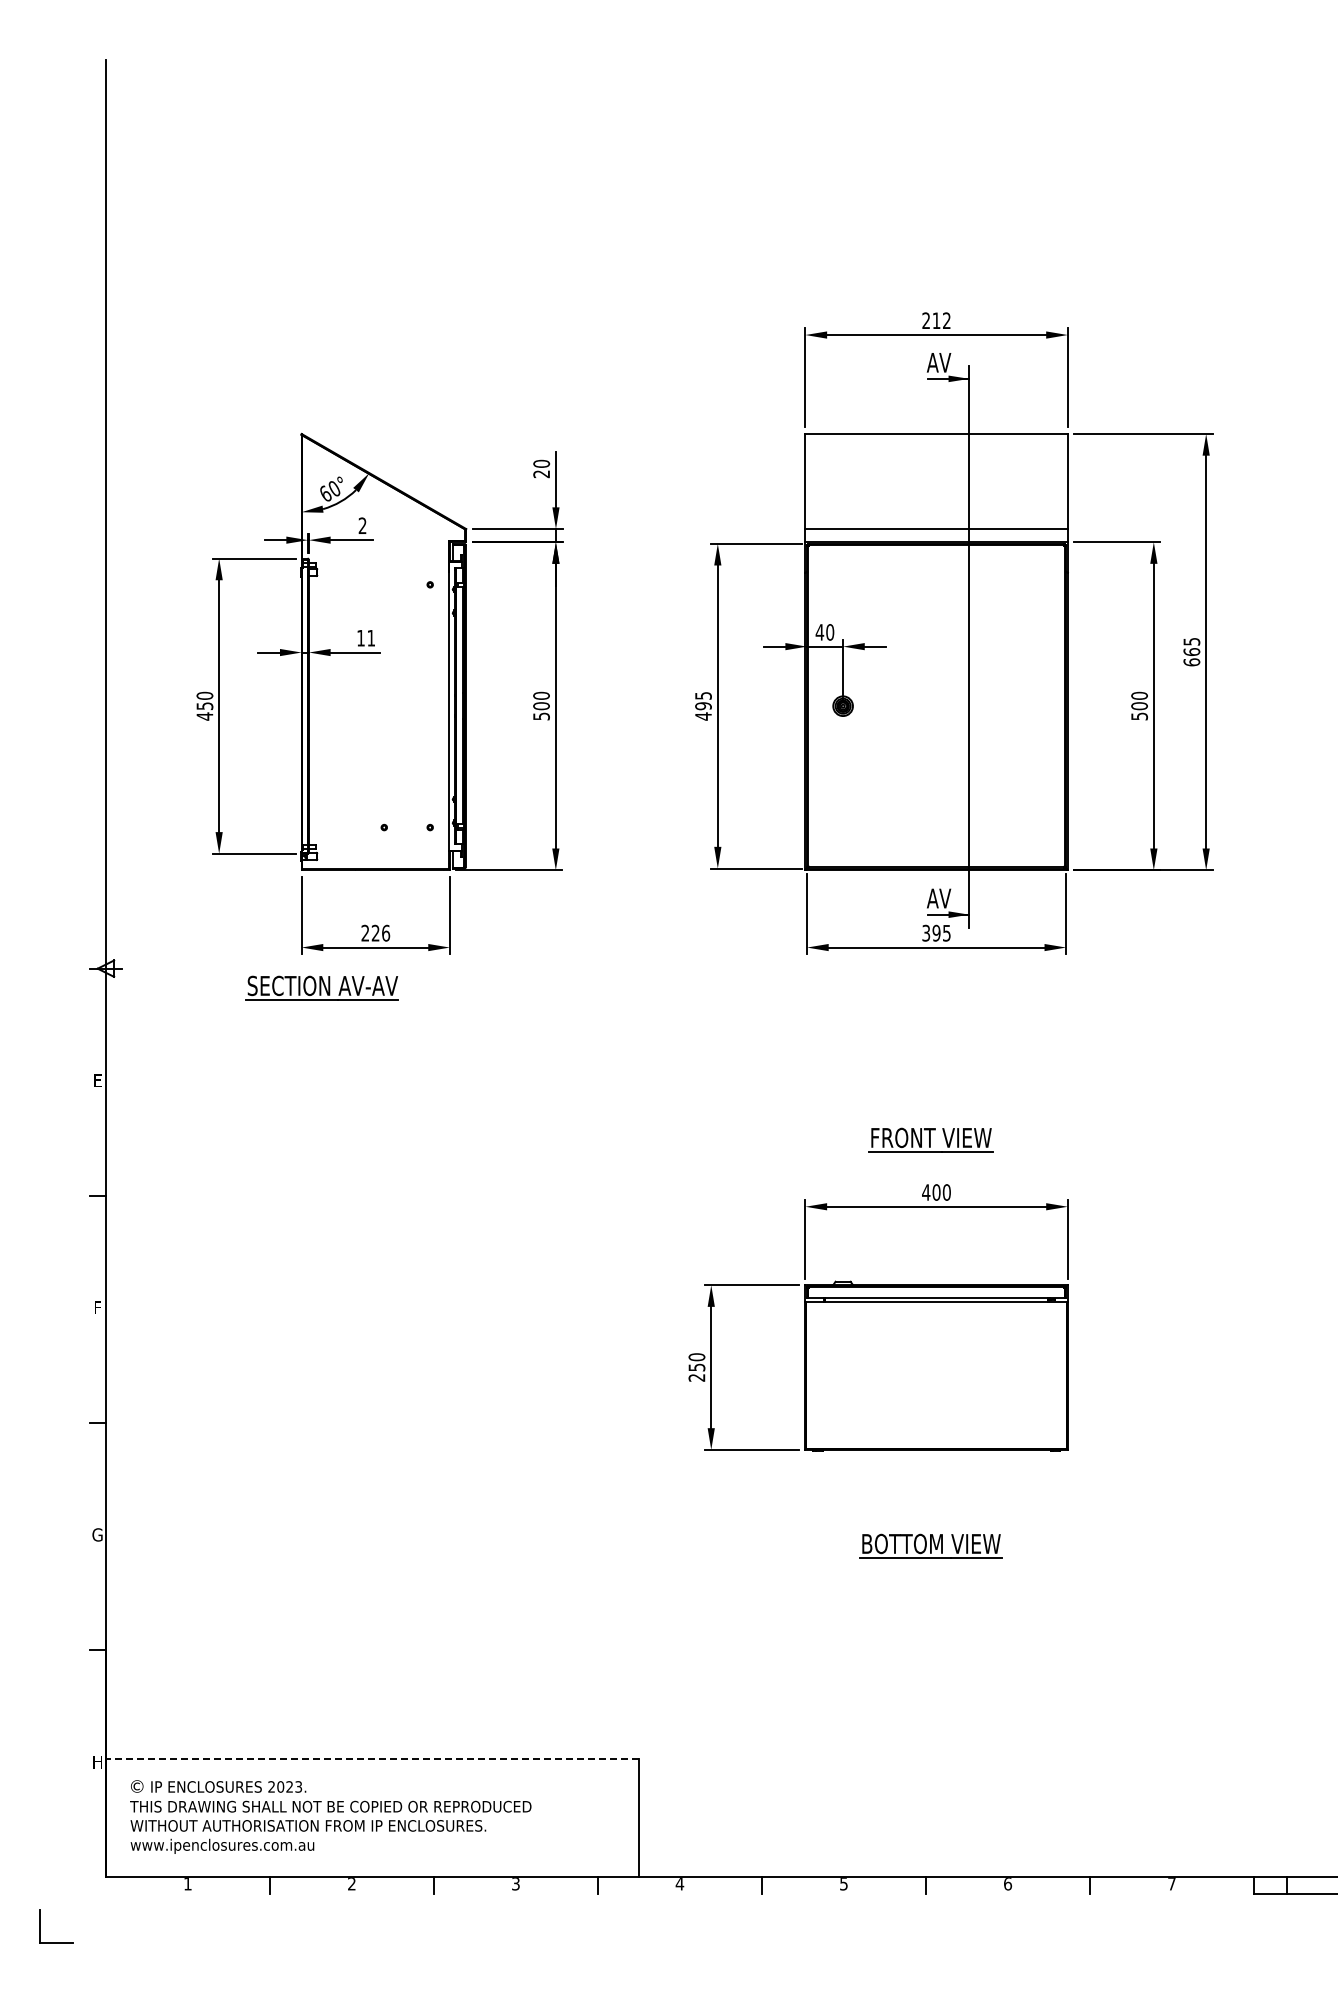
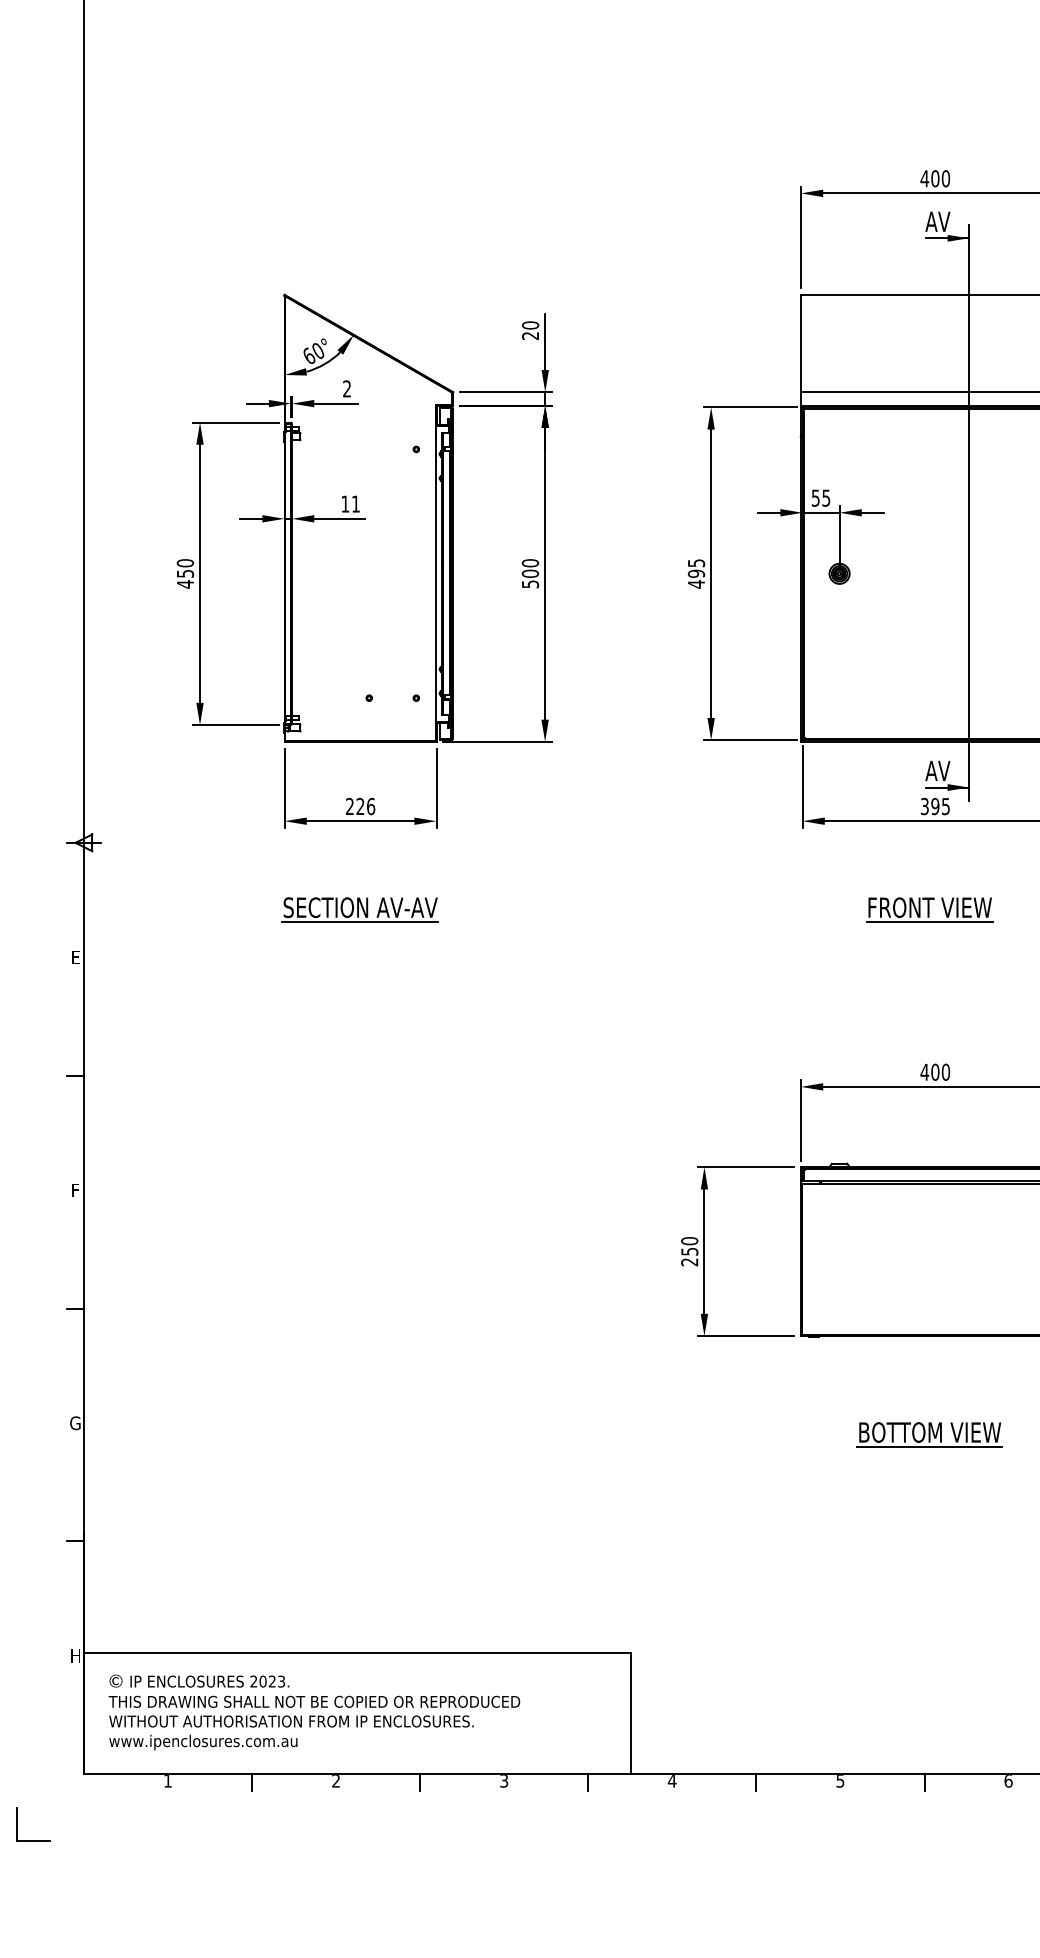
text: (936, 320) -> (935, 178), 212 -> 400
text: (824, 632) -> (820, 498), 40 -> 55
part: (321, 987) -> (359, 909), moved
part: (930, 1139) -> (929, 909), moved
line: (372, 1759) -> (357, 1653), dashed -> solid

